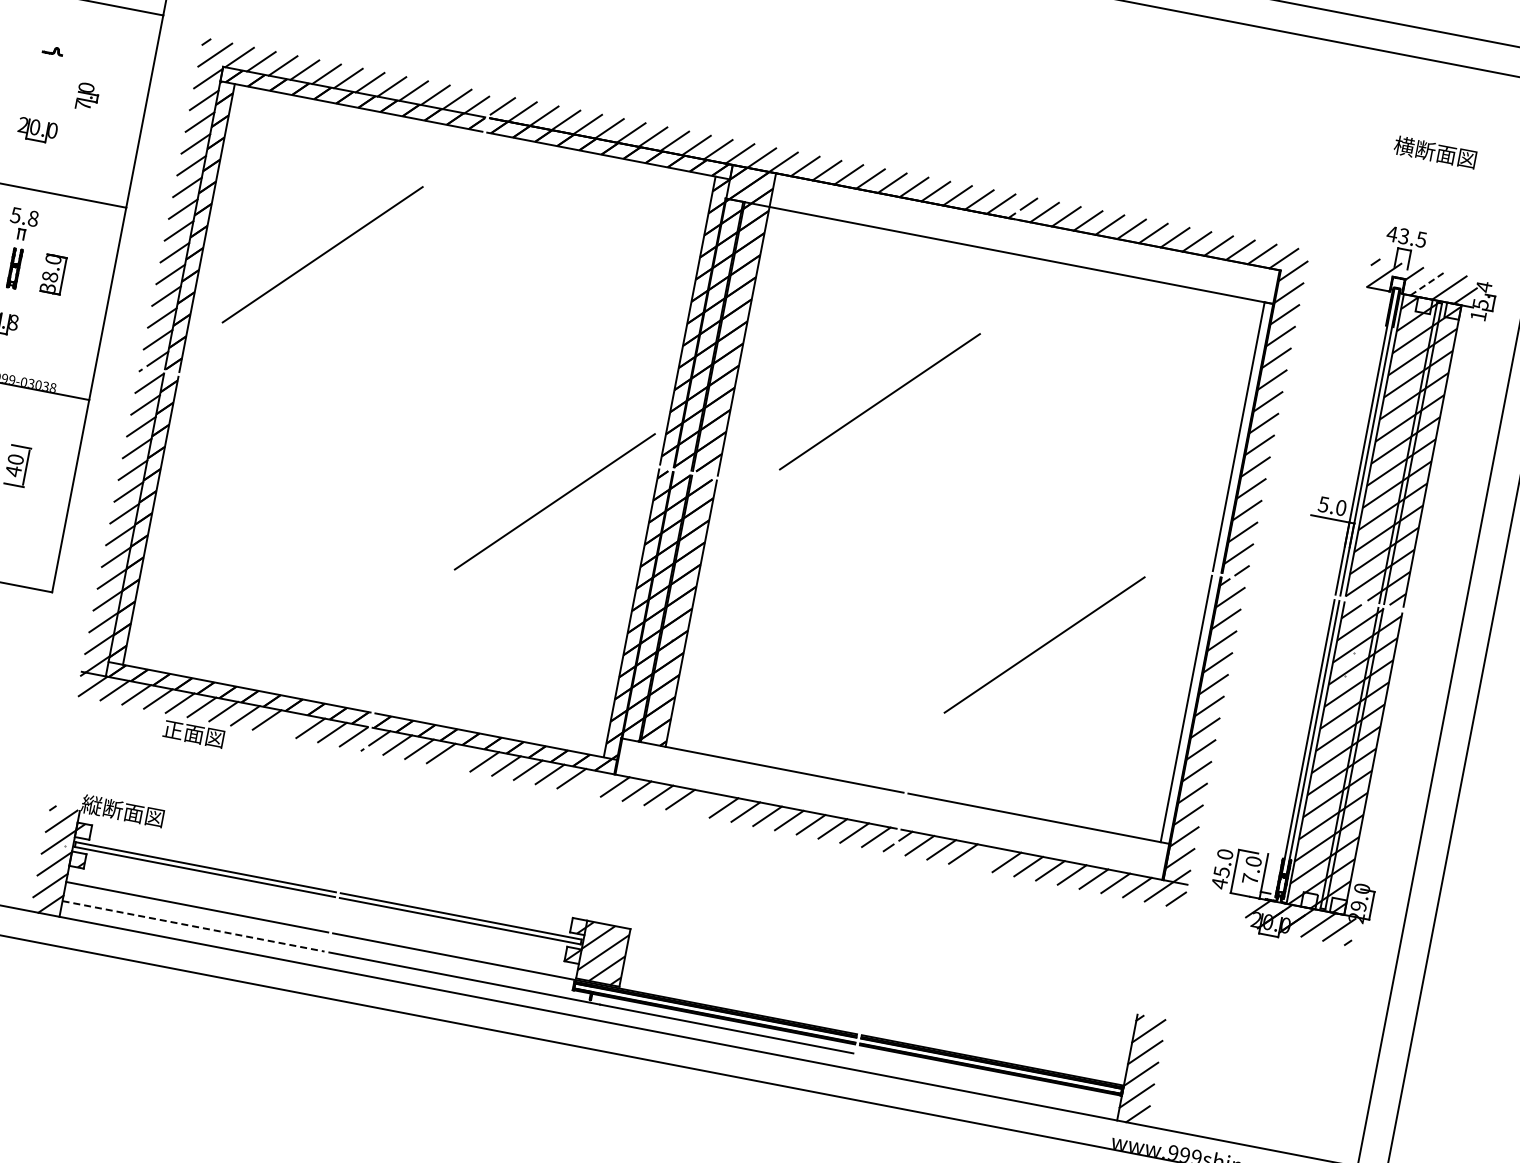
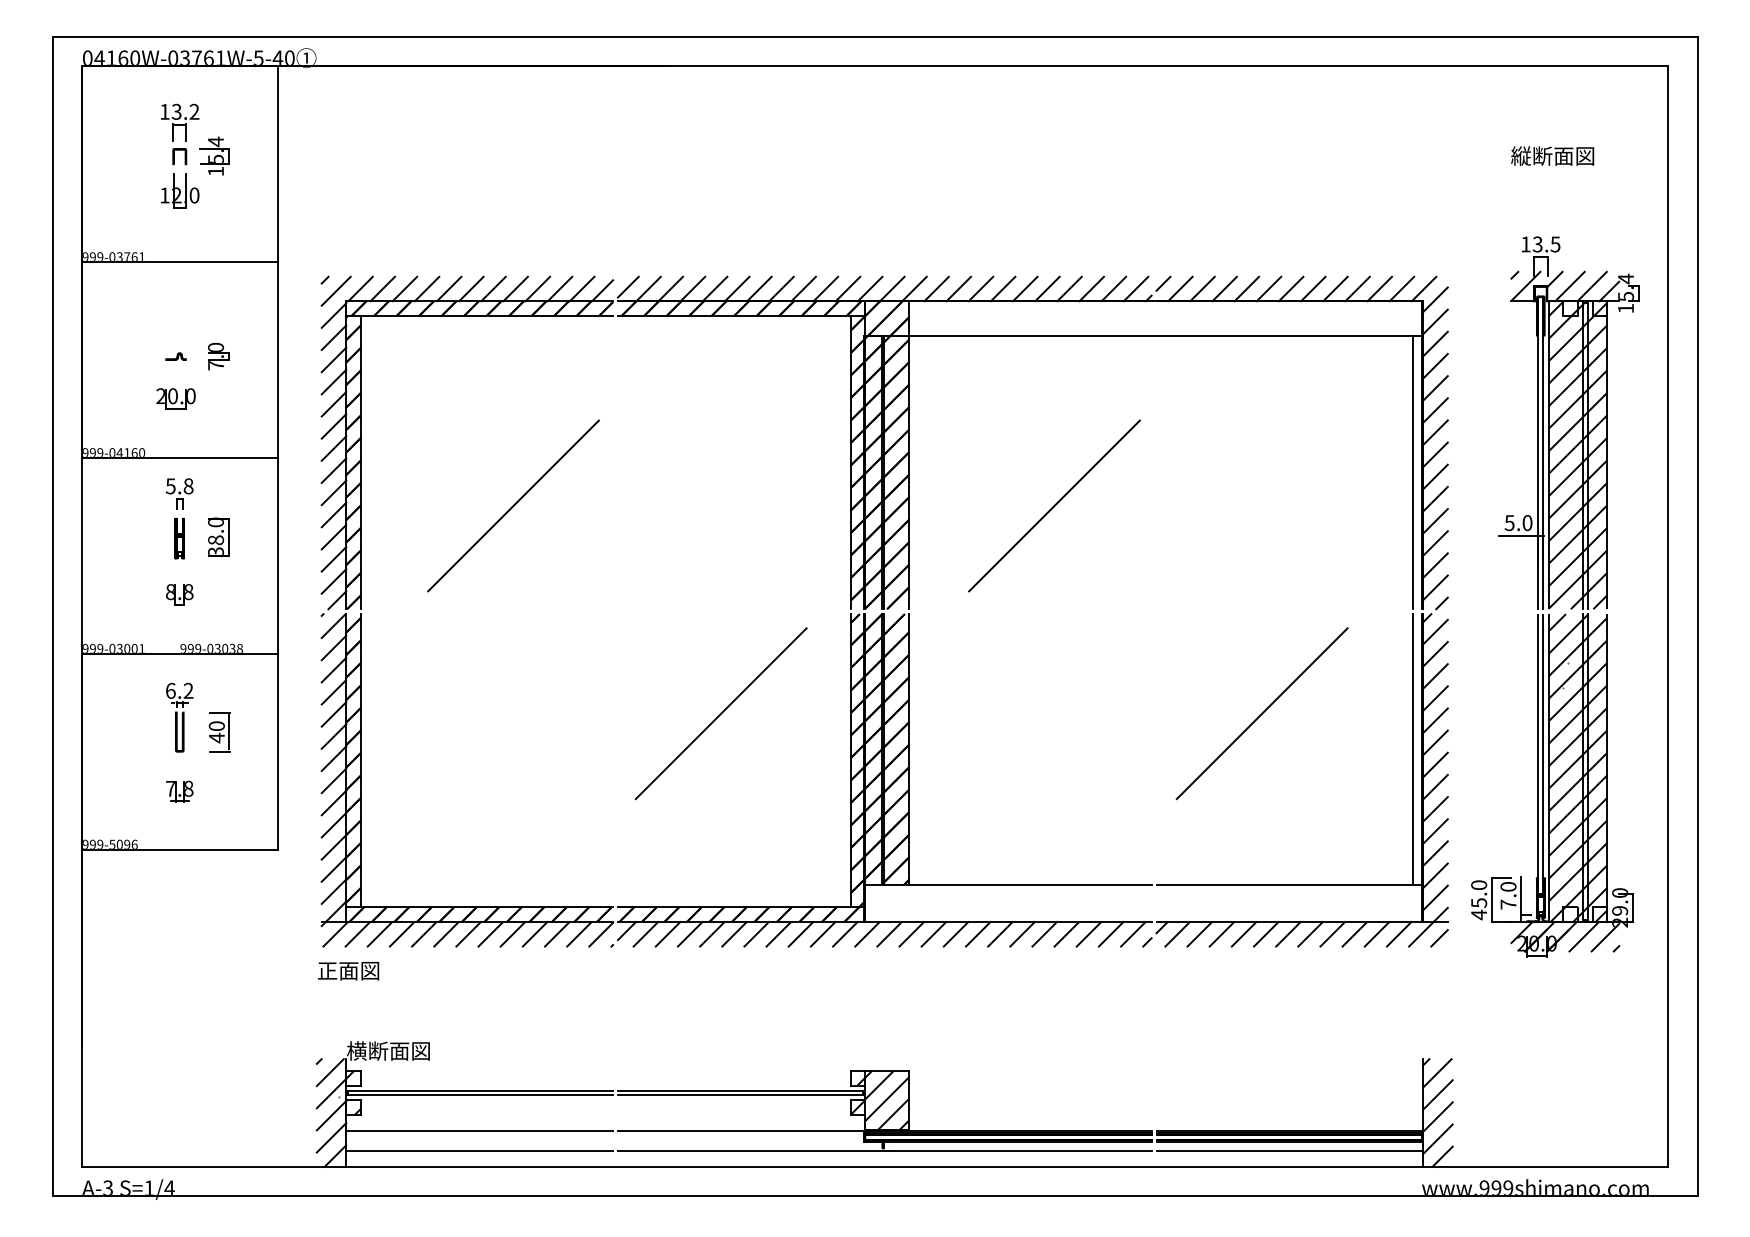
part: (52, 50) -> (175, 356), moved
text: (1403, 145) -> (1520, 155), 横断面図 -> 縦断面図
text: (1391, 234) -> (1525, 244), 43.5 -> 13.5
line: (322, 254) -> (513, 505), moved
line: (1427, 283) -> (1569, 286), dashed -> solid
line: (554, 501) -> (720, 713), moved
line: (288, 724) -> (534, 934), added
text: (193, 734) -> (348, 971), moved
line: (463, 757) -> (712, 934), added
line: (593, 783) -> (845, 934), added
line: (701, 803) -> (955, 934), added
text: (91, 804) -> (356, 1050), 縦断面図 -> 横断面図
line: (984, 858) -> (1243, 934), added
line: (194, 926) -> (480, 1150), dashed -> solid
line: (988, 1079) -> (1289, 1150), added

